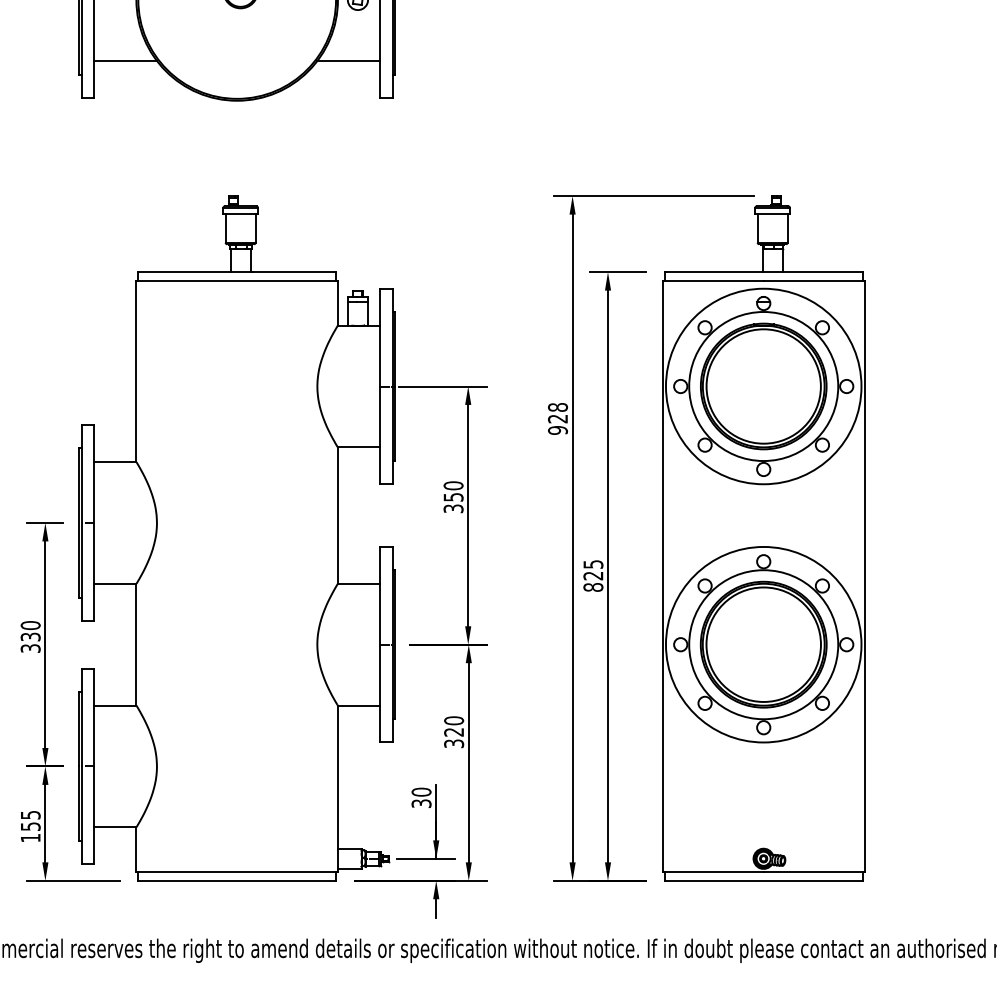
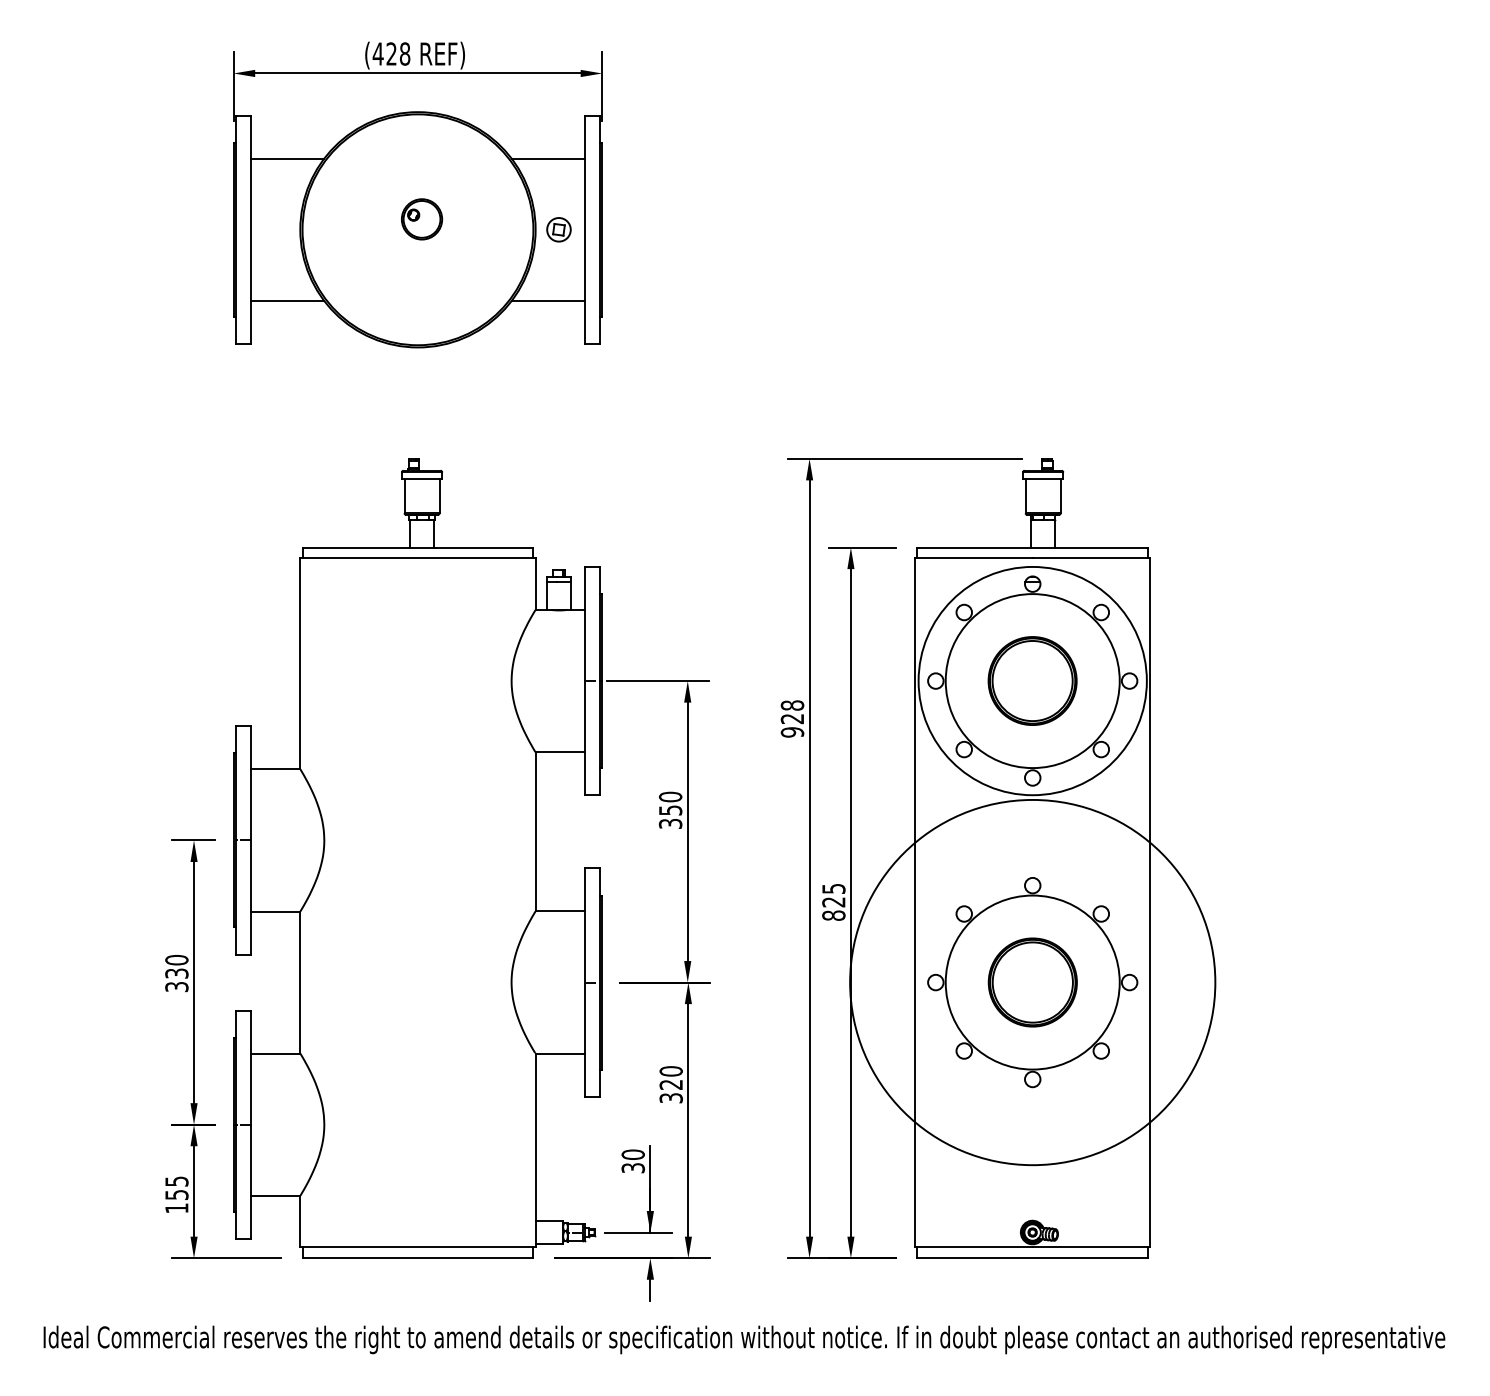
part: (763, 386) -> (1032, 680), size x0.6
circle: (763, 644) -> (1032, 982), size x1.6
part: (763, 644) -> (1032, 982), size x0.6

